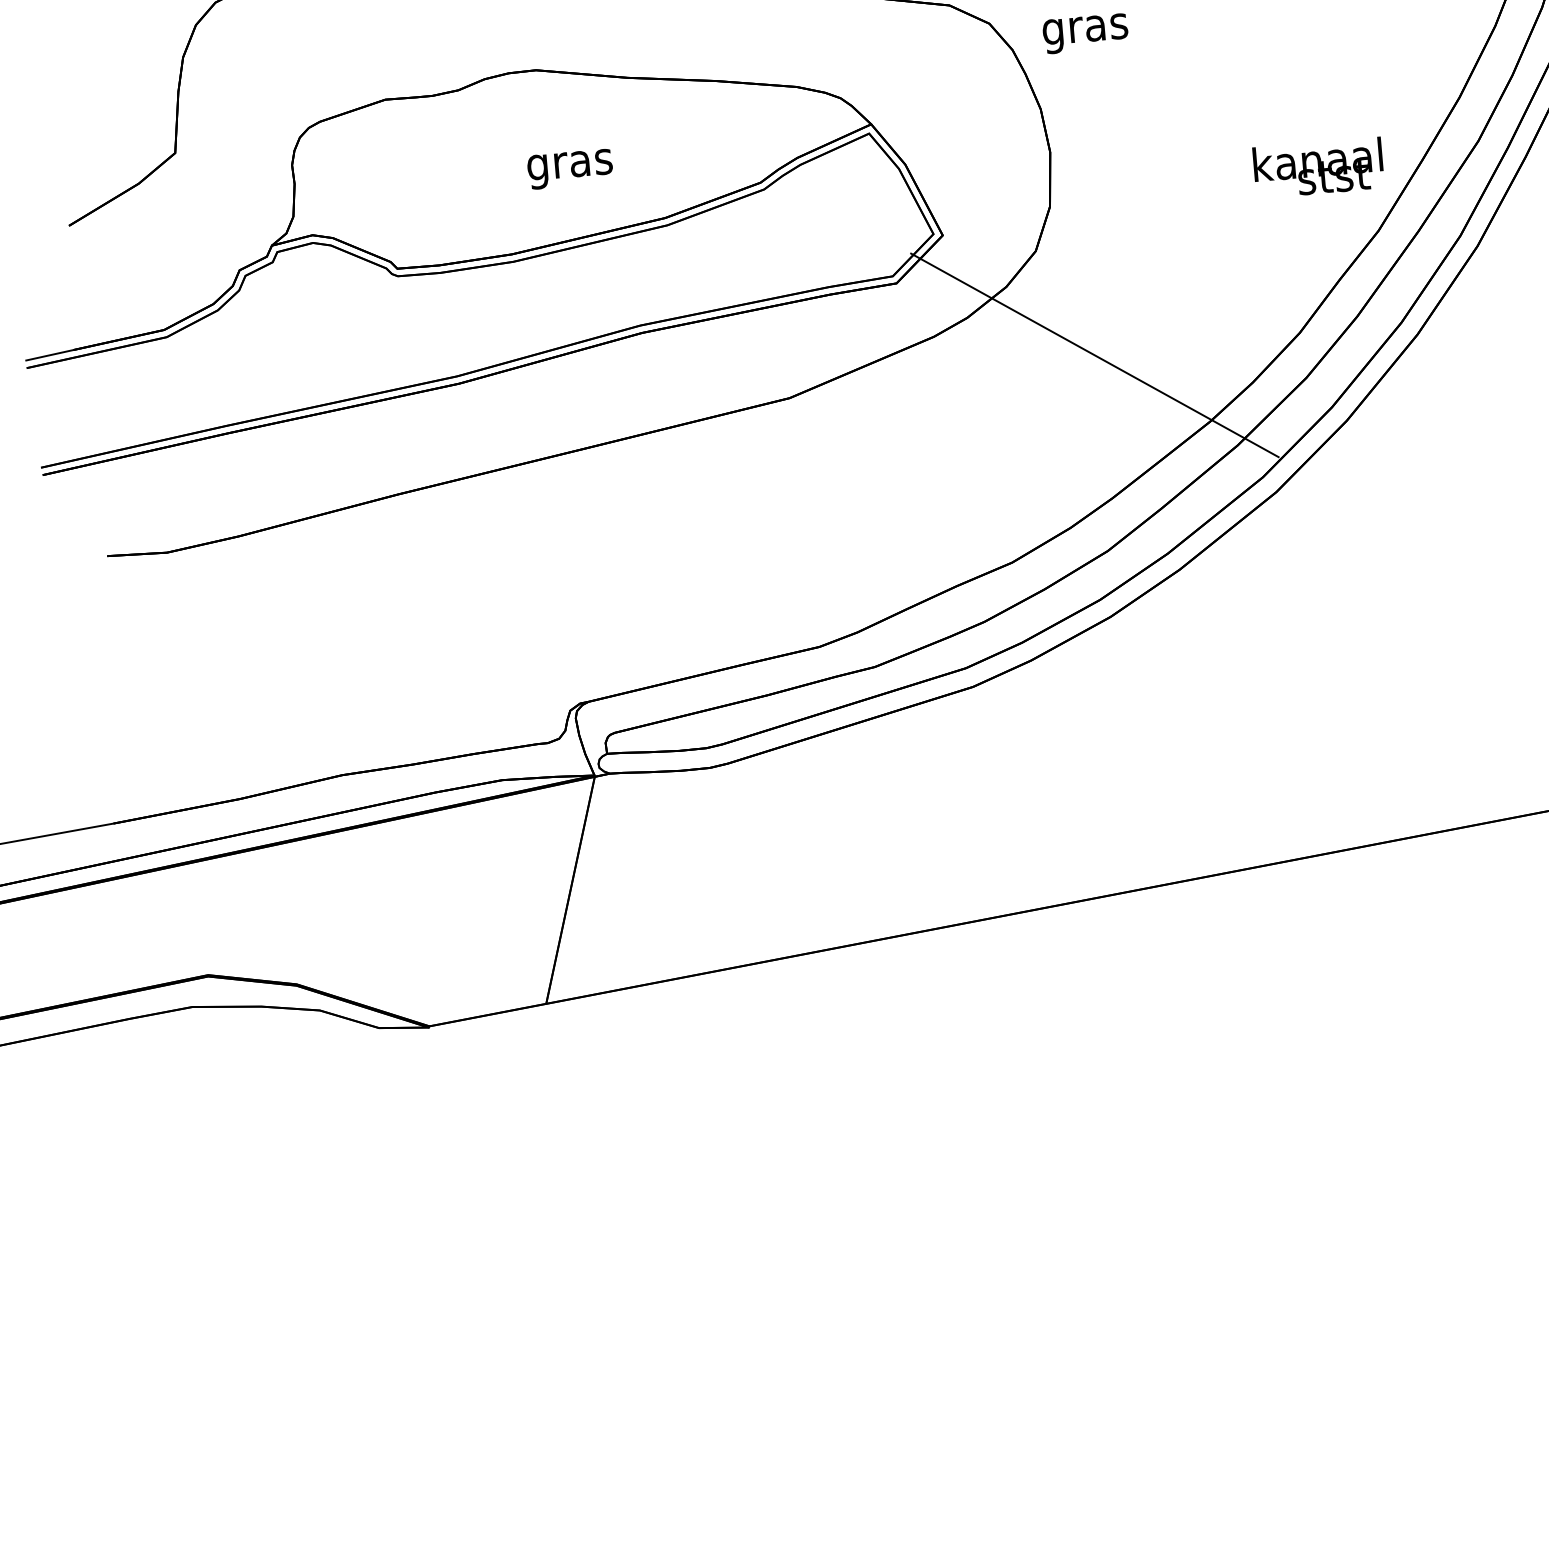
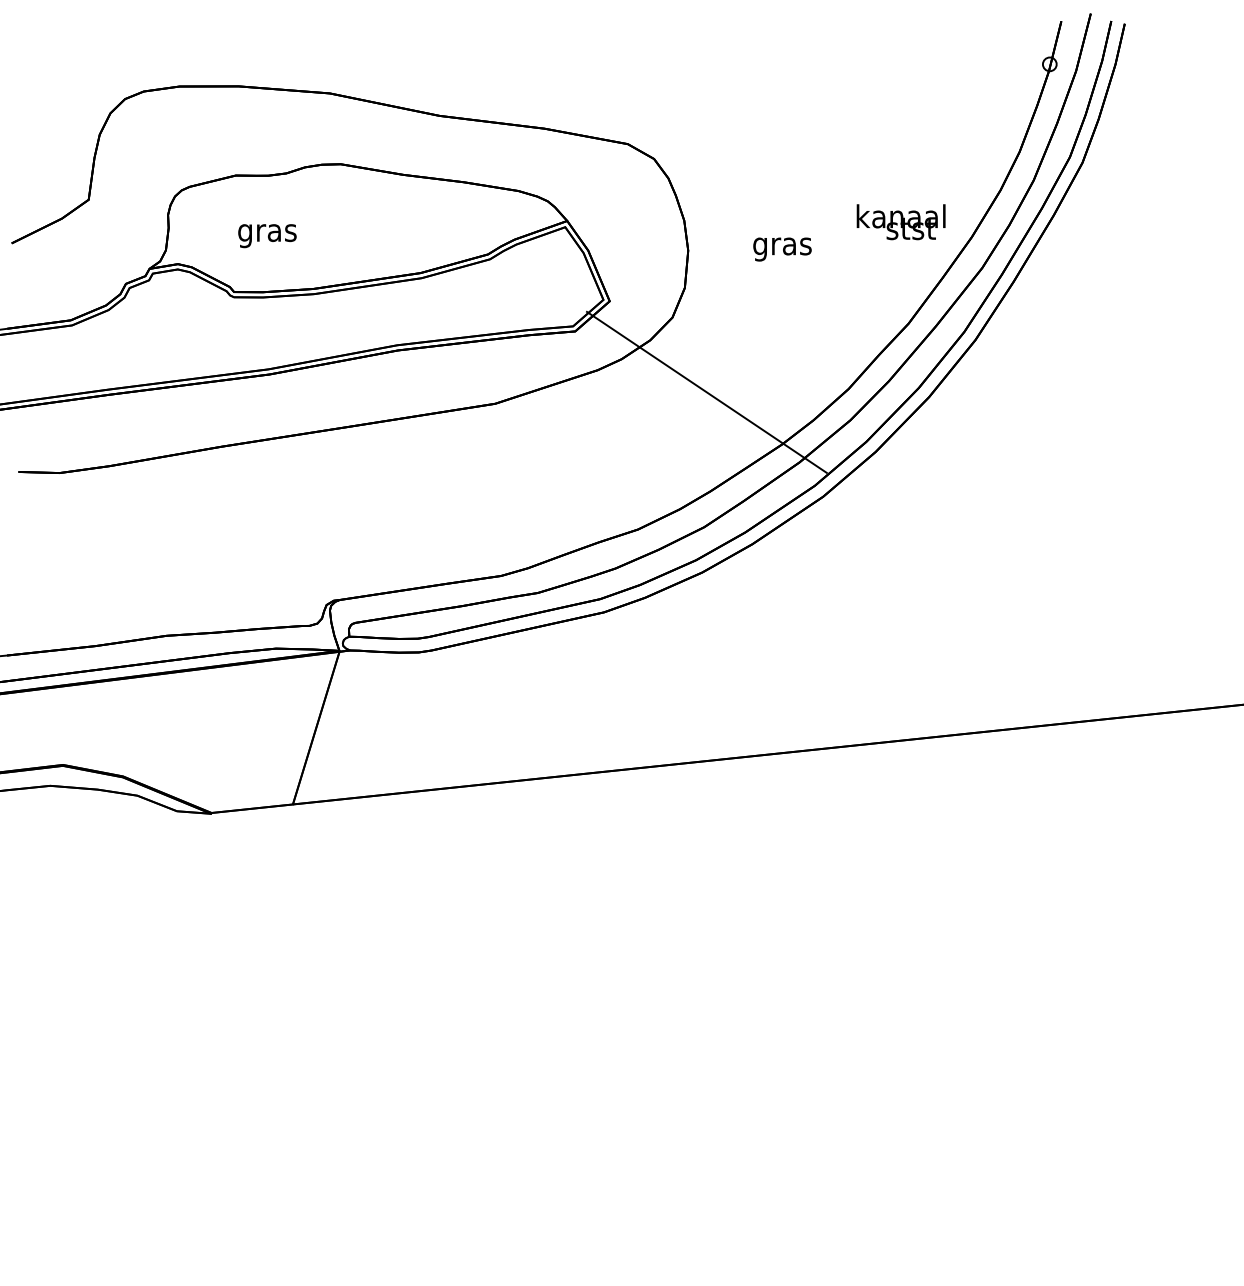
text: (1085, 33) -> (782, 249), moved
text: (1317, 168) -> (900, 222), moved
text: (570, 169) -> (267, 236), moved

